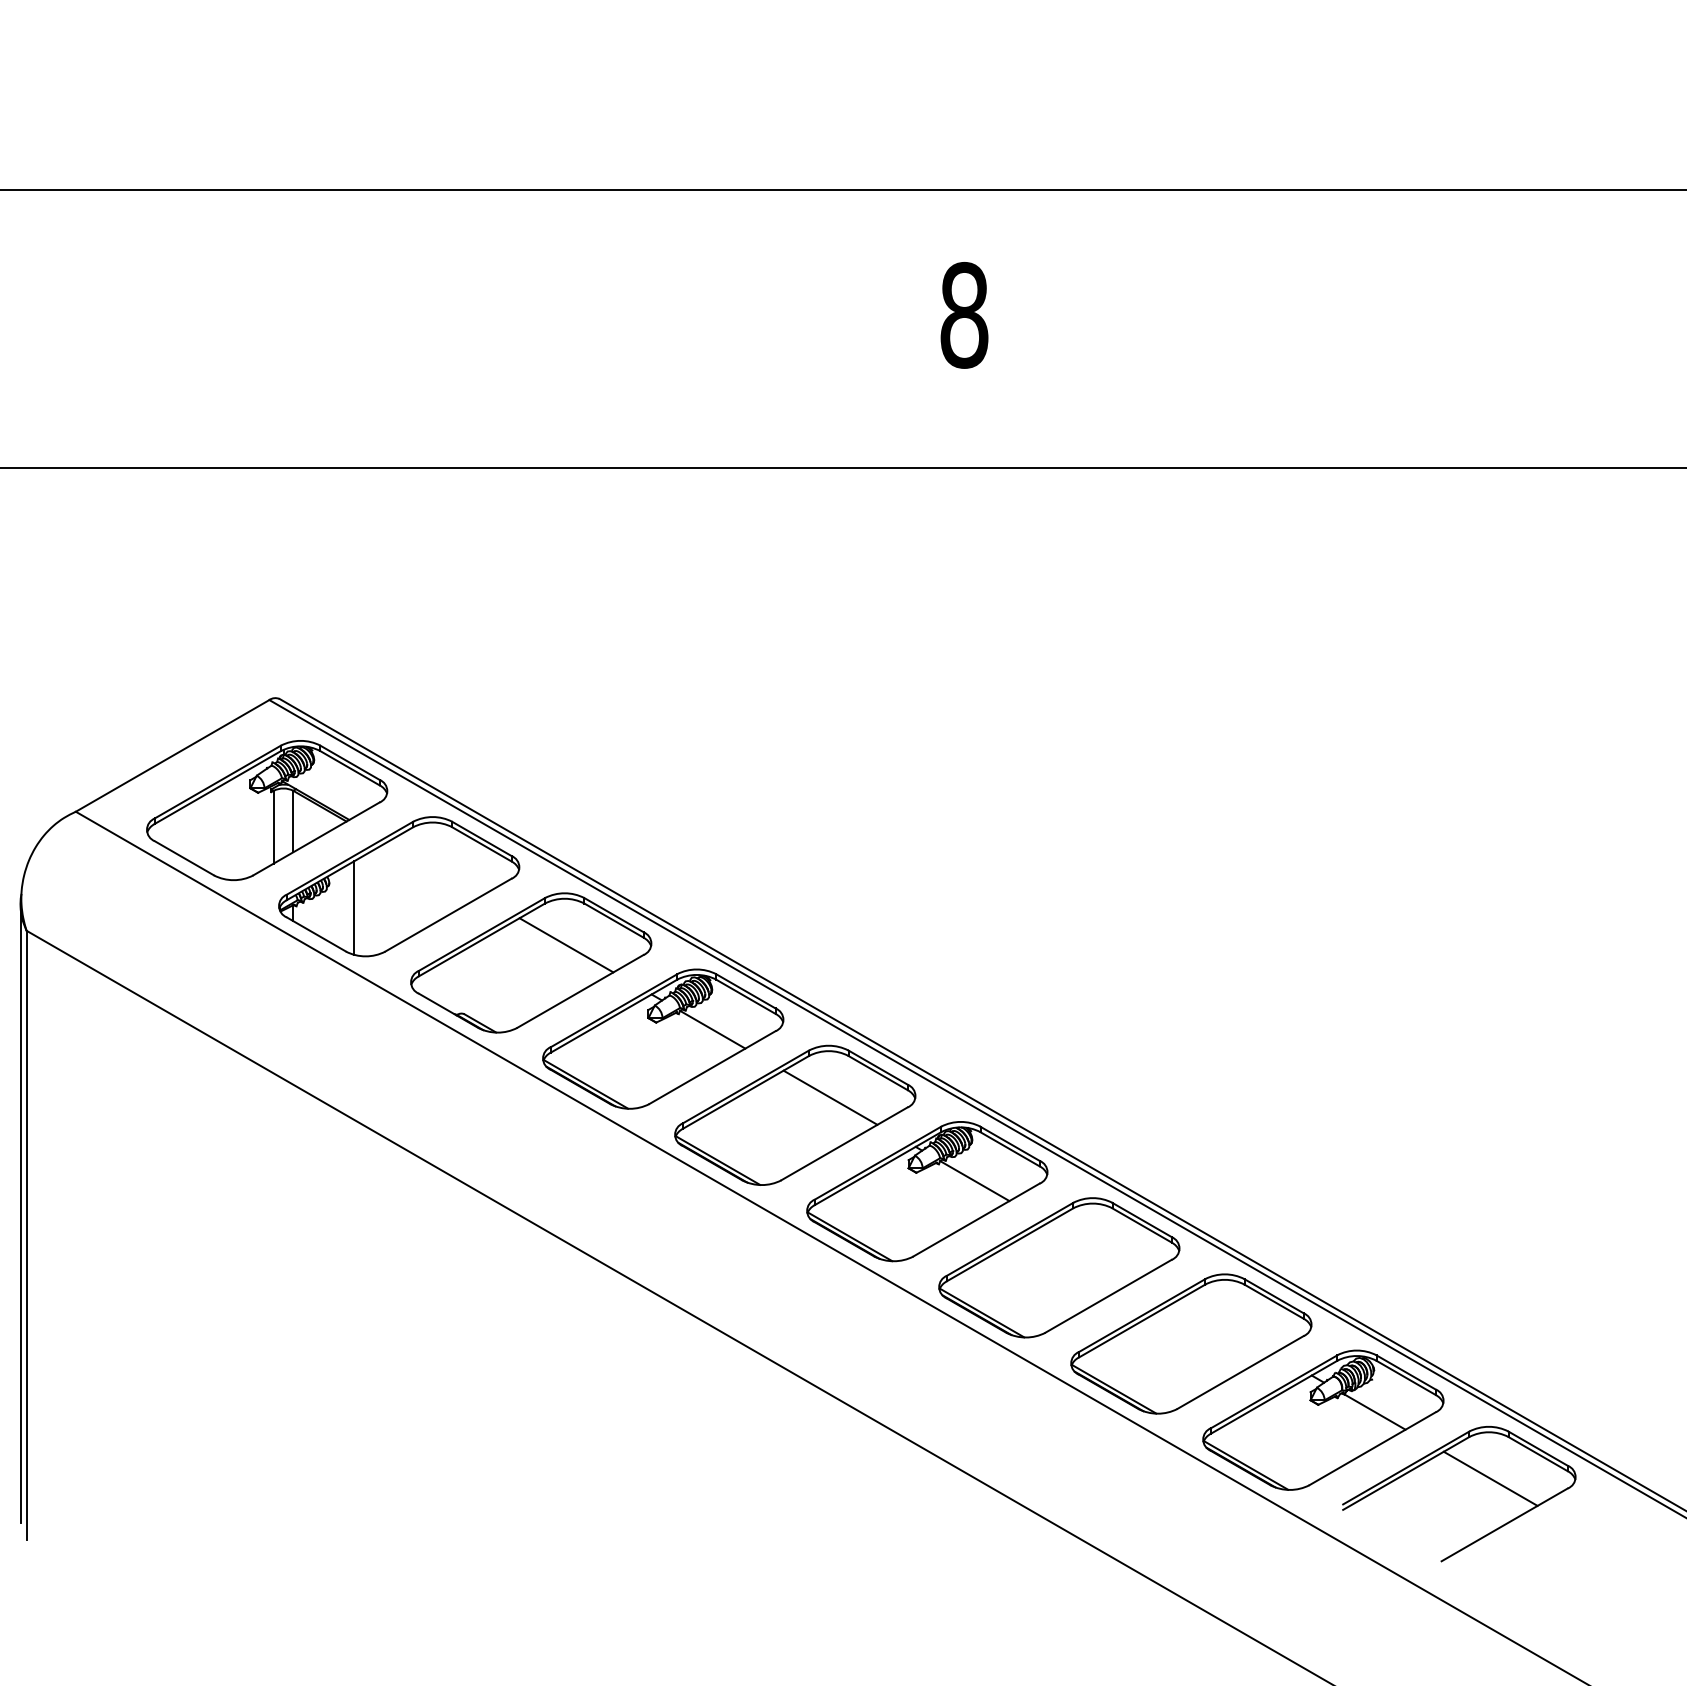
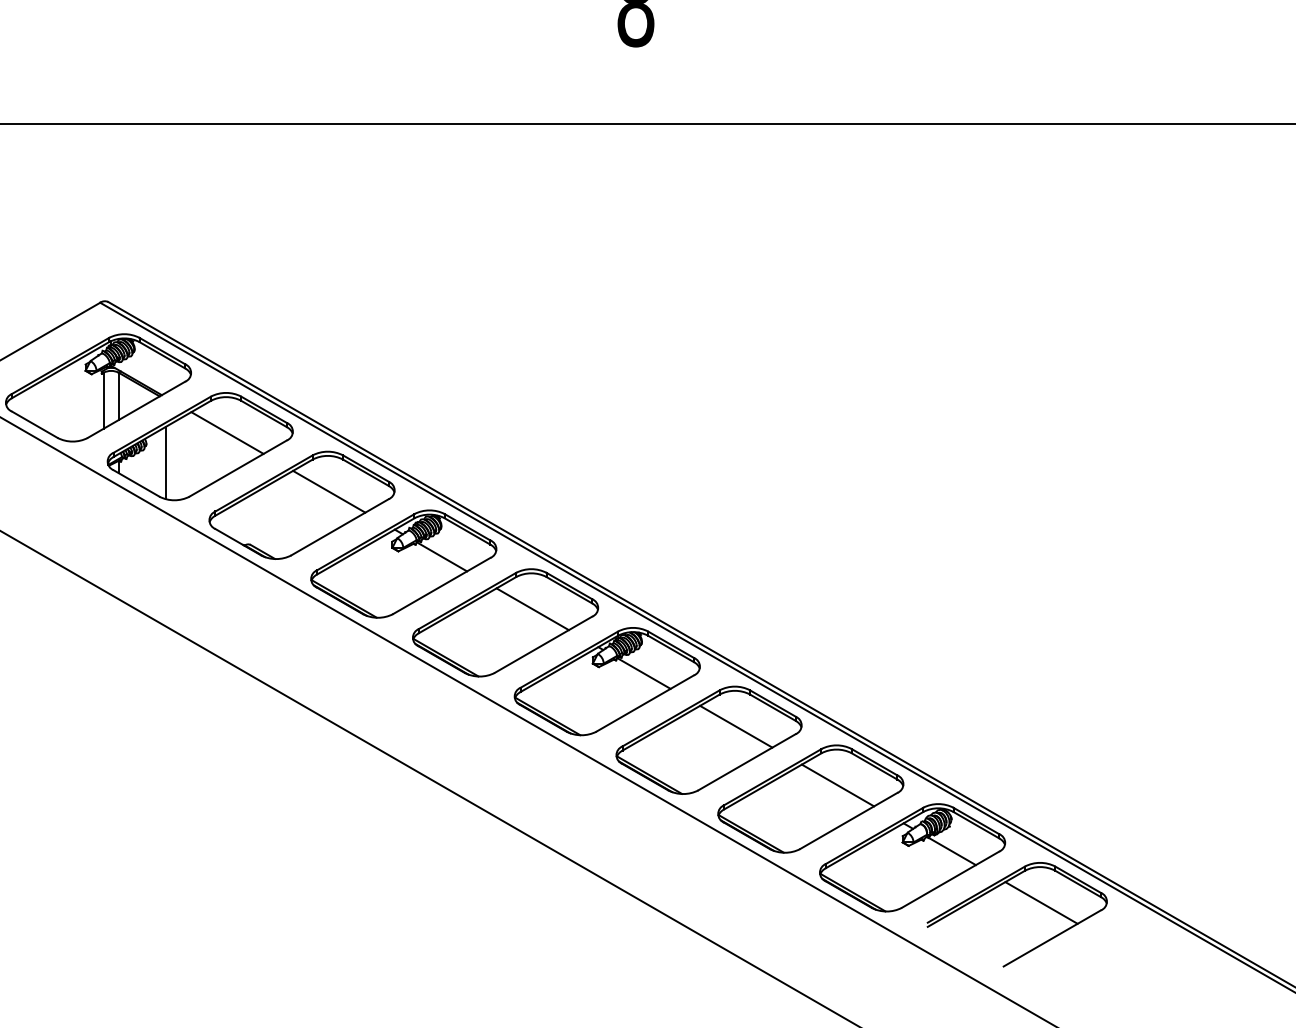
line: (434, 869) -> (227, 433), added
line: (1094, 1250) -> (736, 726), added
line: (1226, 1326) -> (837, 785), added

